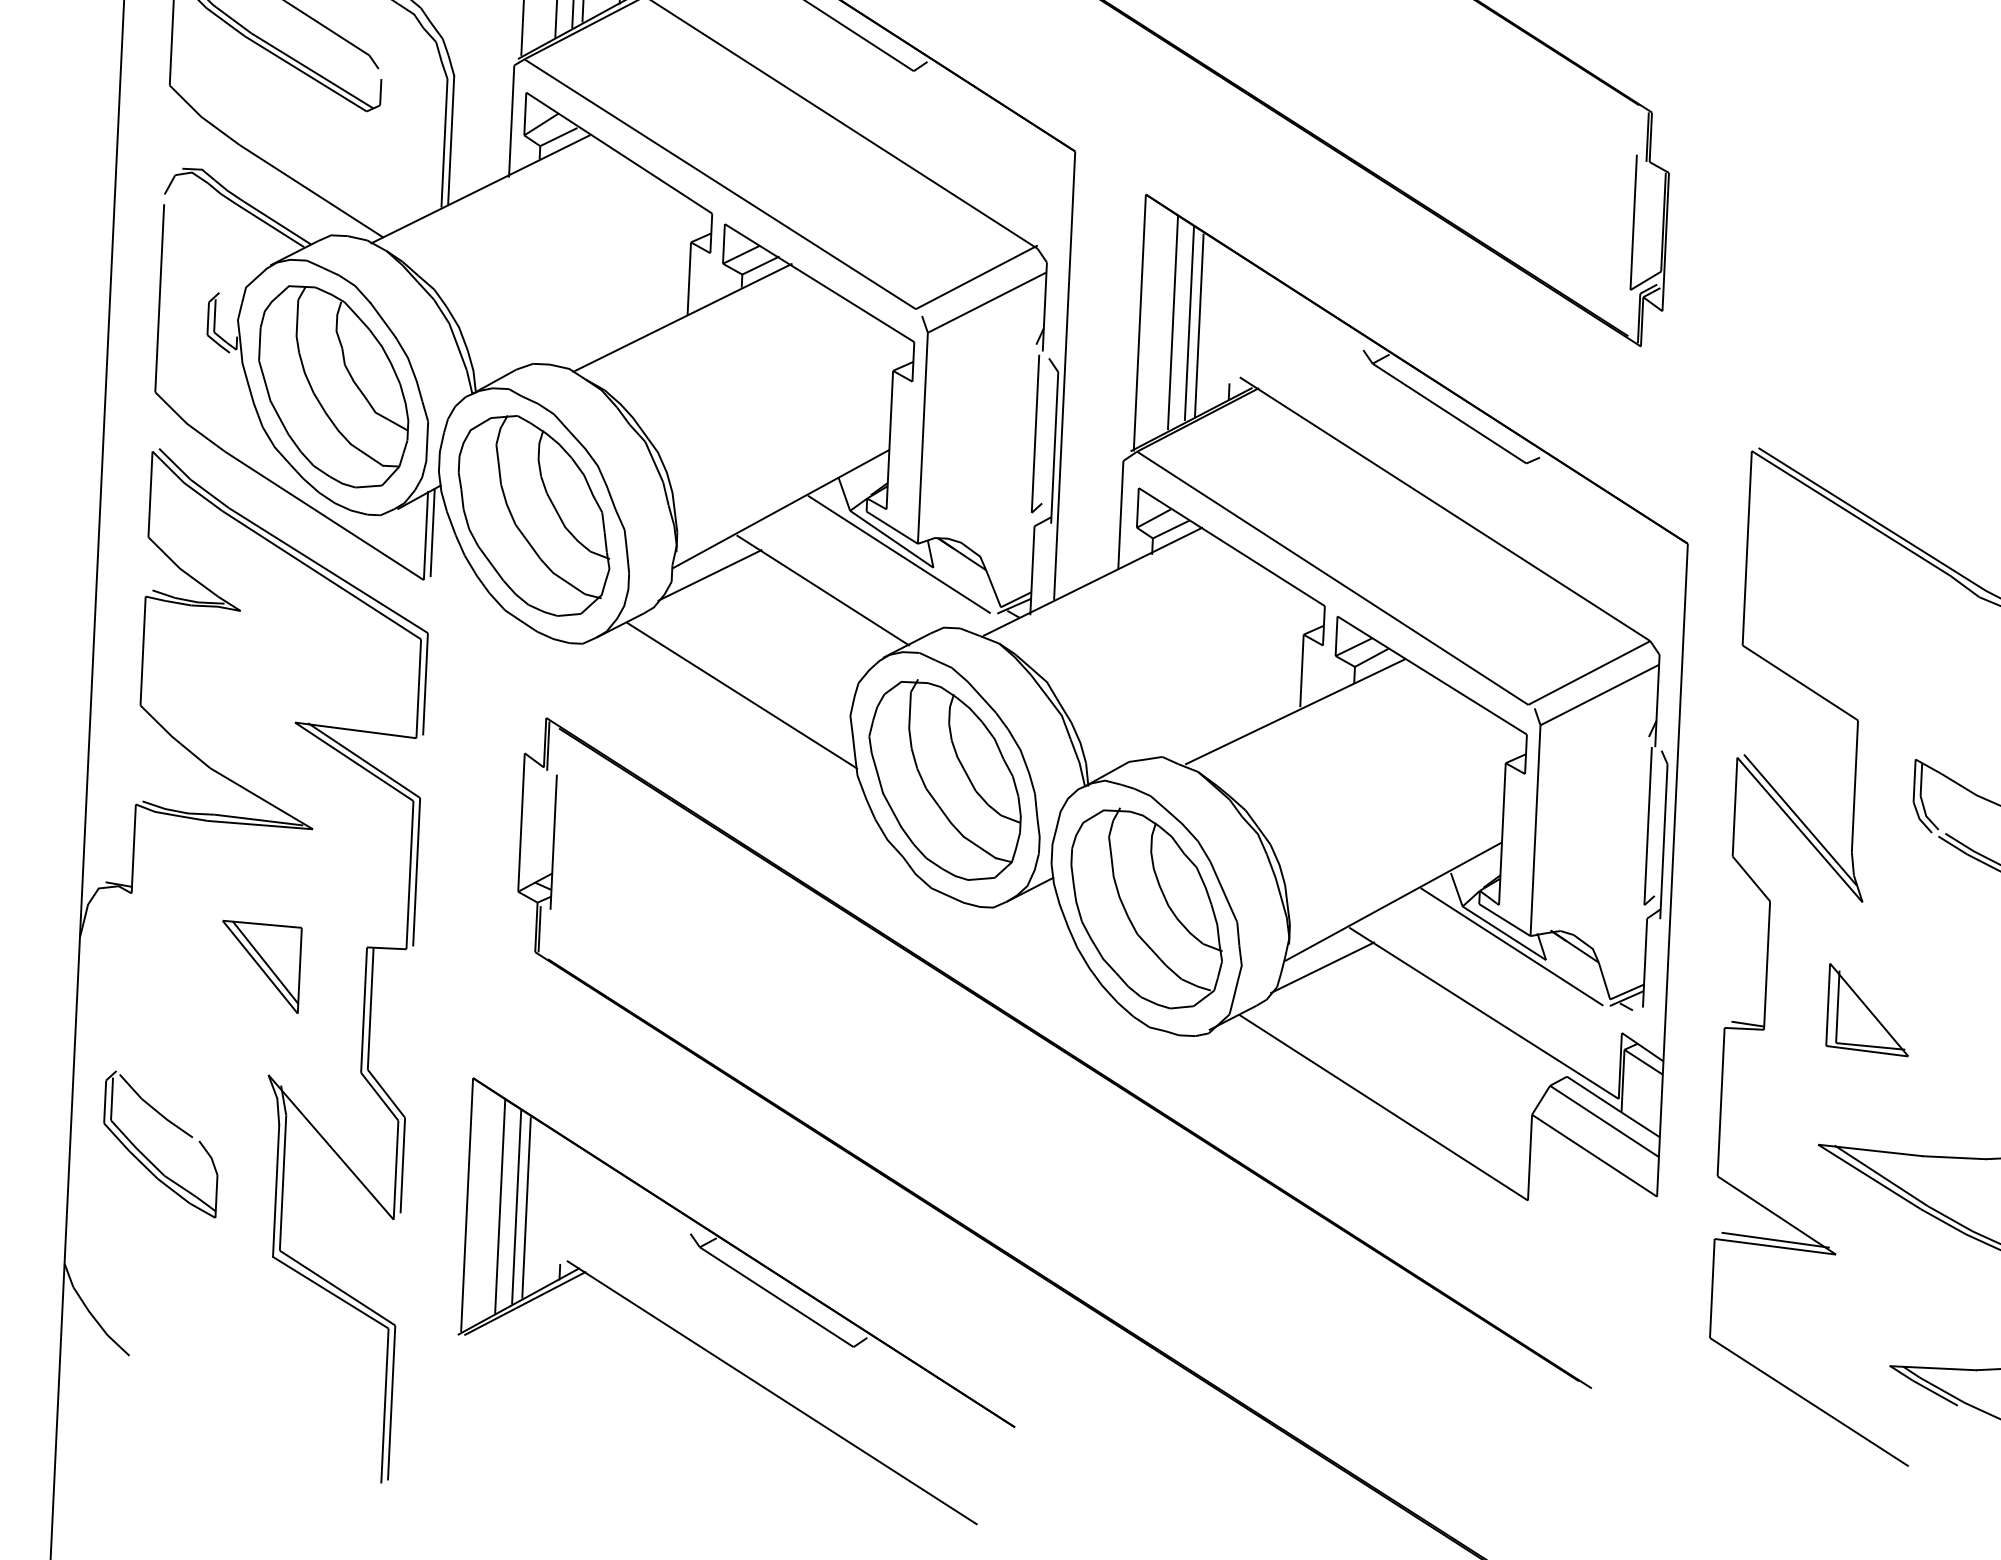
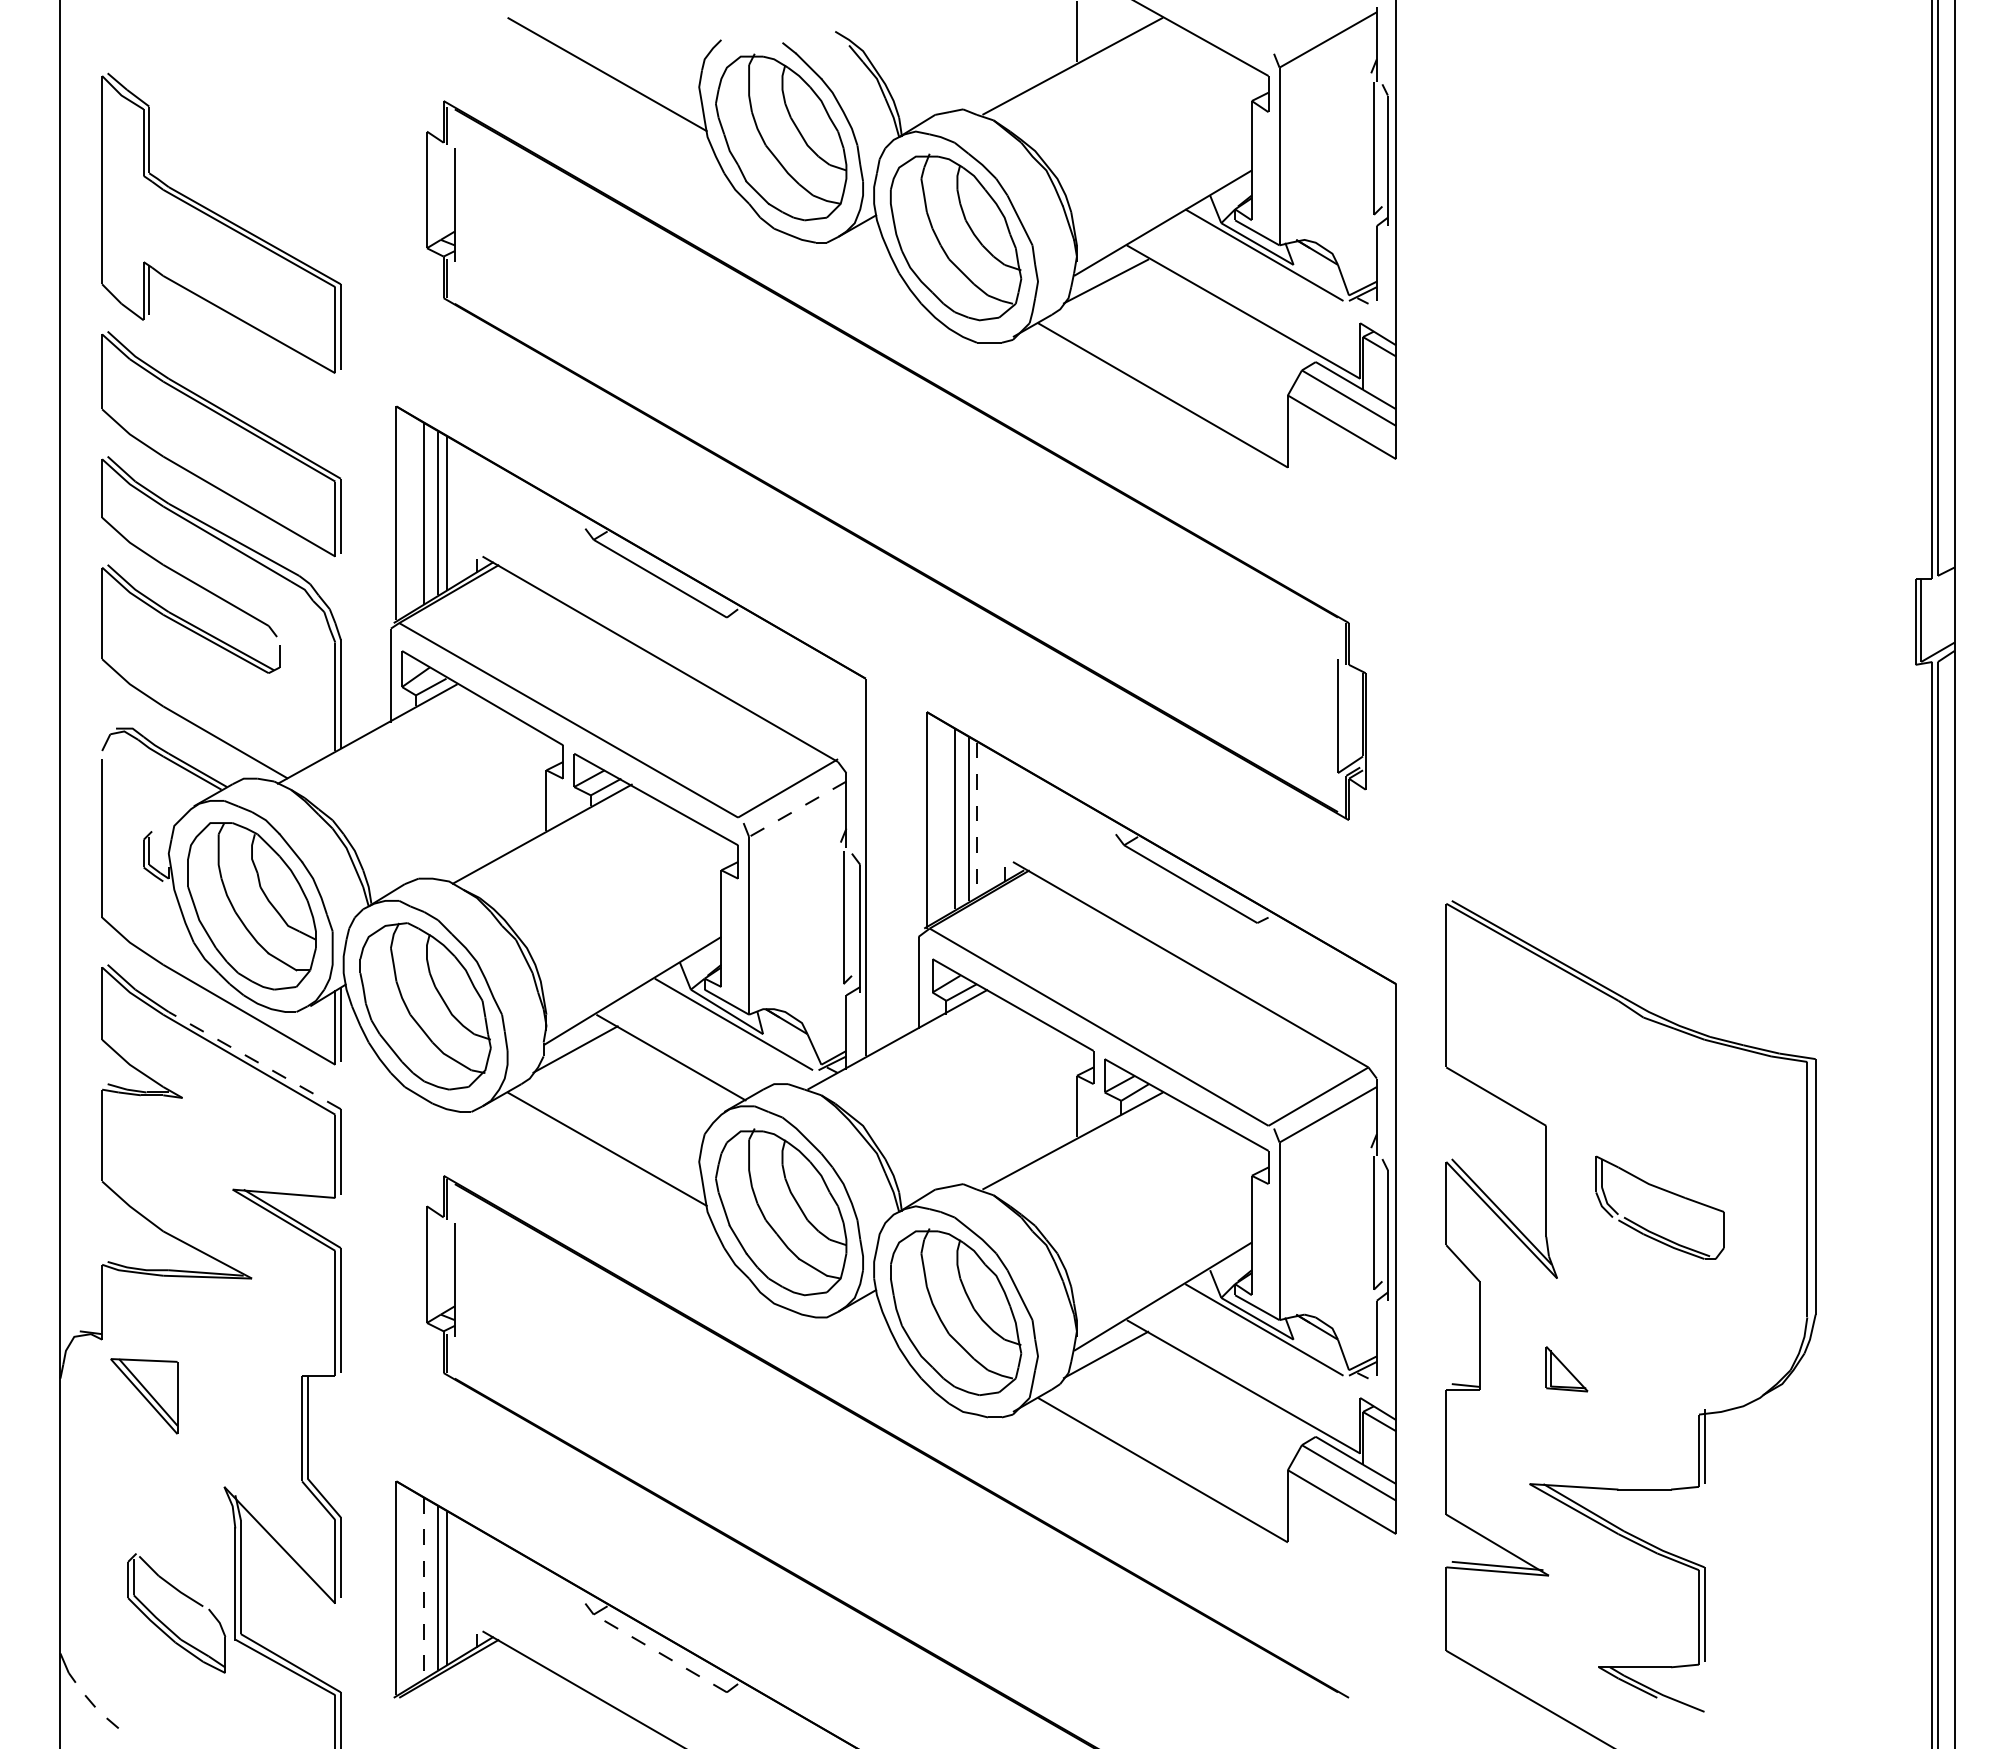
line: (986, 302) -> (797, 809), solid -> dashed
line: (1198, 326) -> (976, 820), solid -> dashed
line: (328, 570) -> (254, 1060), solid -> dashed
part: (260, 967) -> (144, 1396), moved
part: (1868, 1010) -> (1566, 1369), size x0.6
part: (147, 1156) -> (165, 1624), moved
line: (500, 1206) -> (424, 1588), solid -> dashed
line: (775, 1297) -> (659, 1653), solid -> dashed
line: (98, 1323) -> (91, 1702), solid -> dashed

